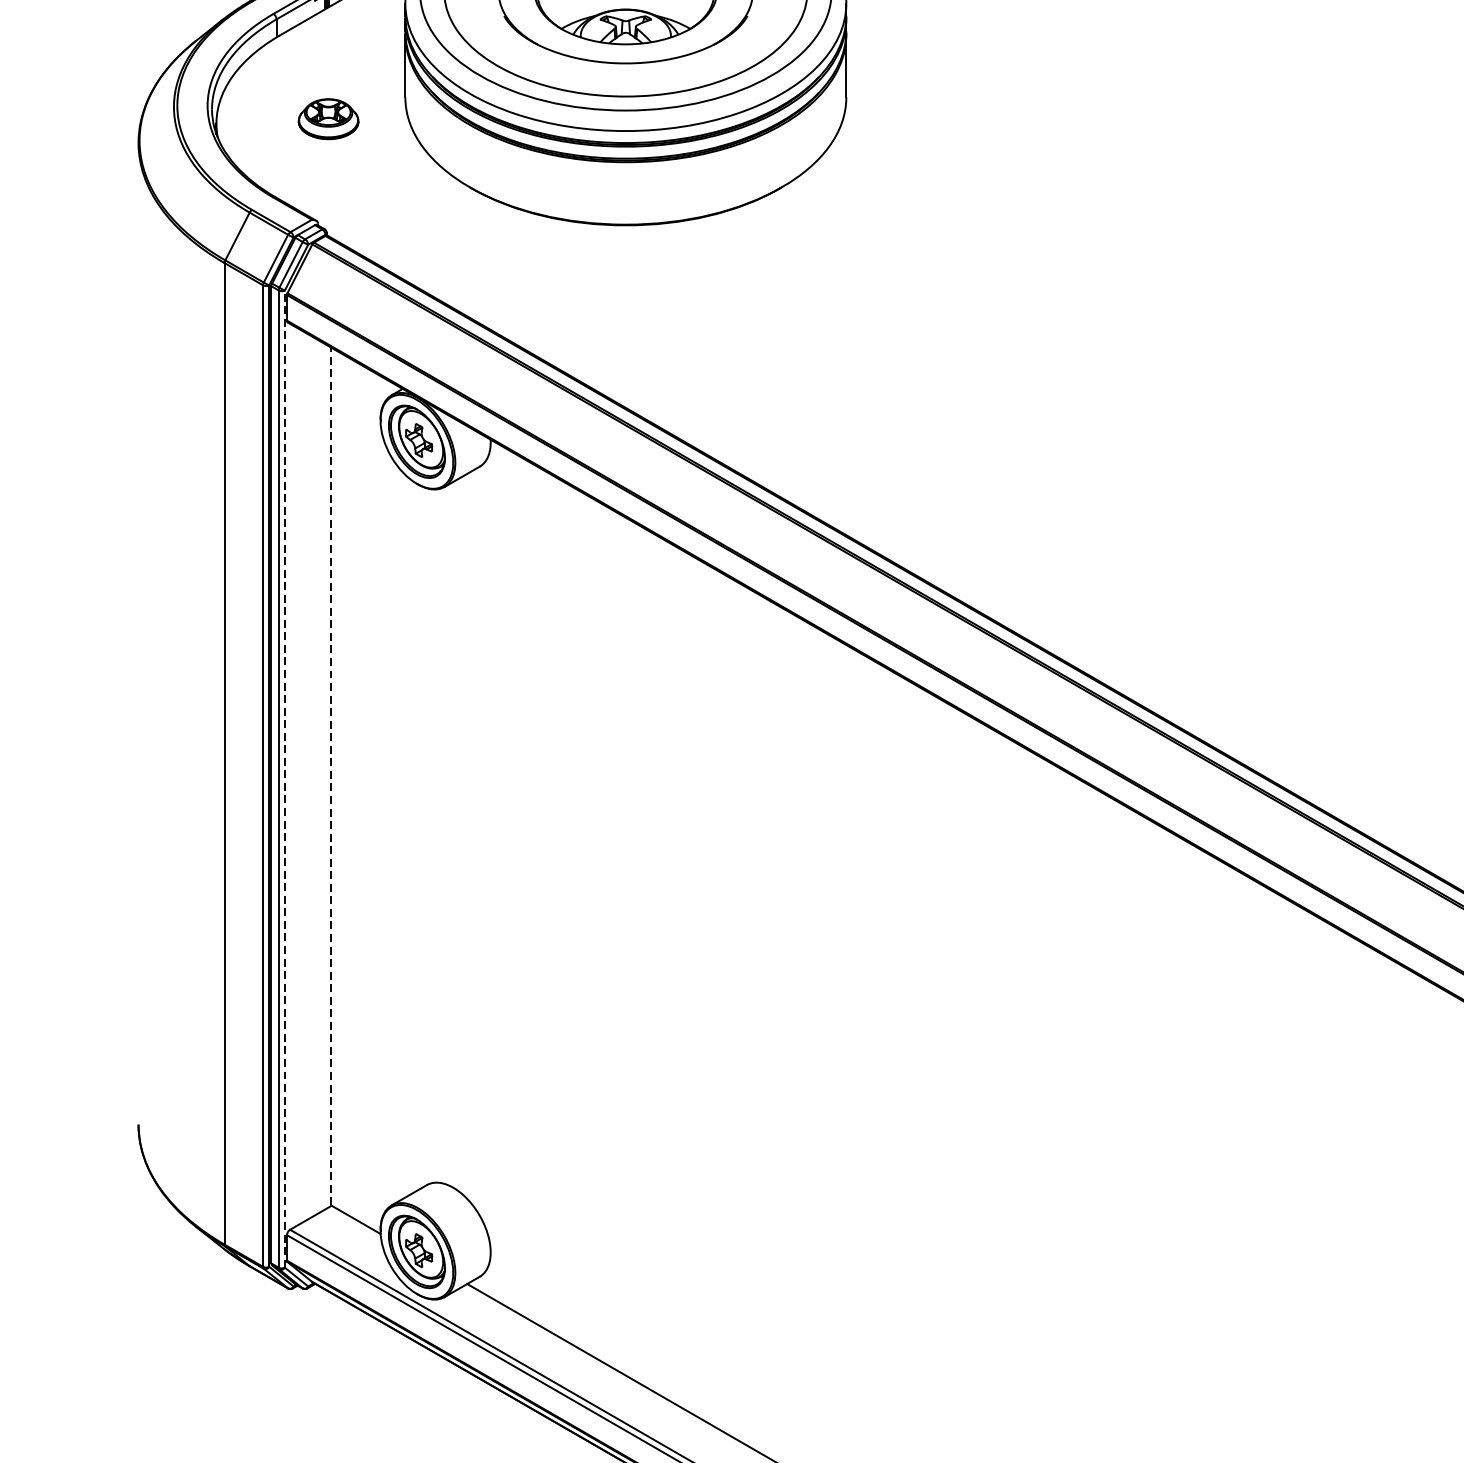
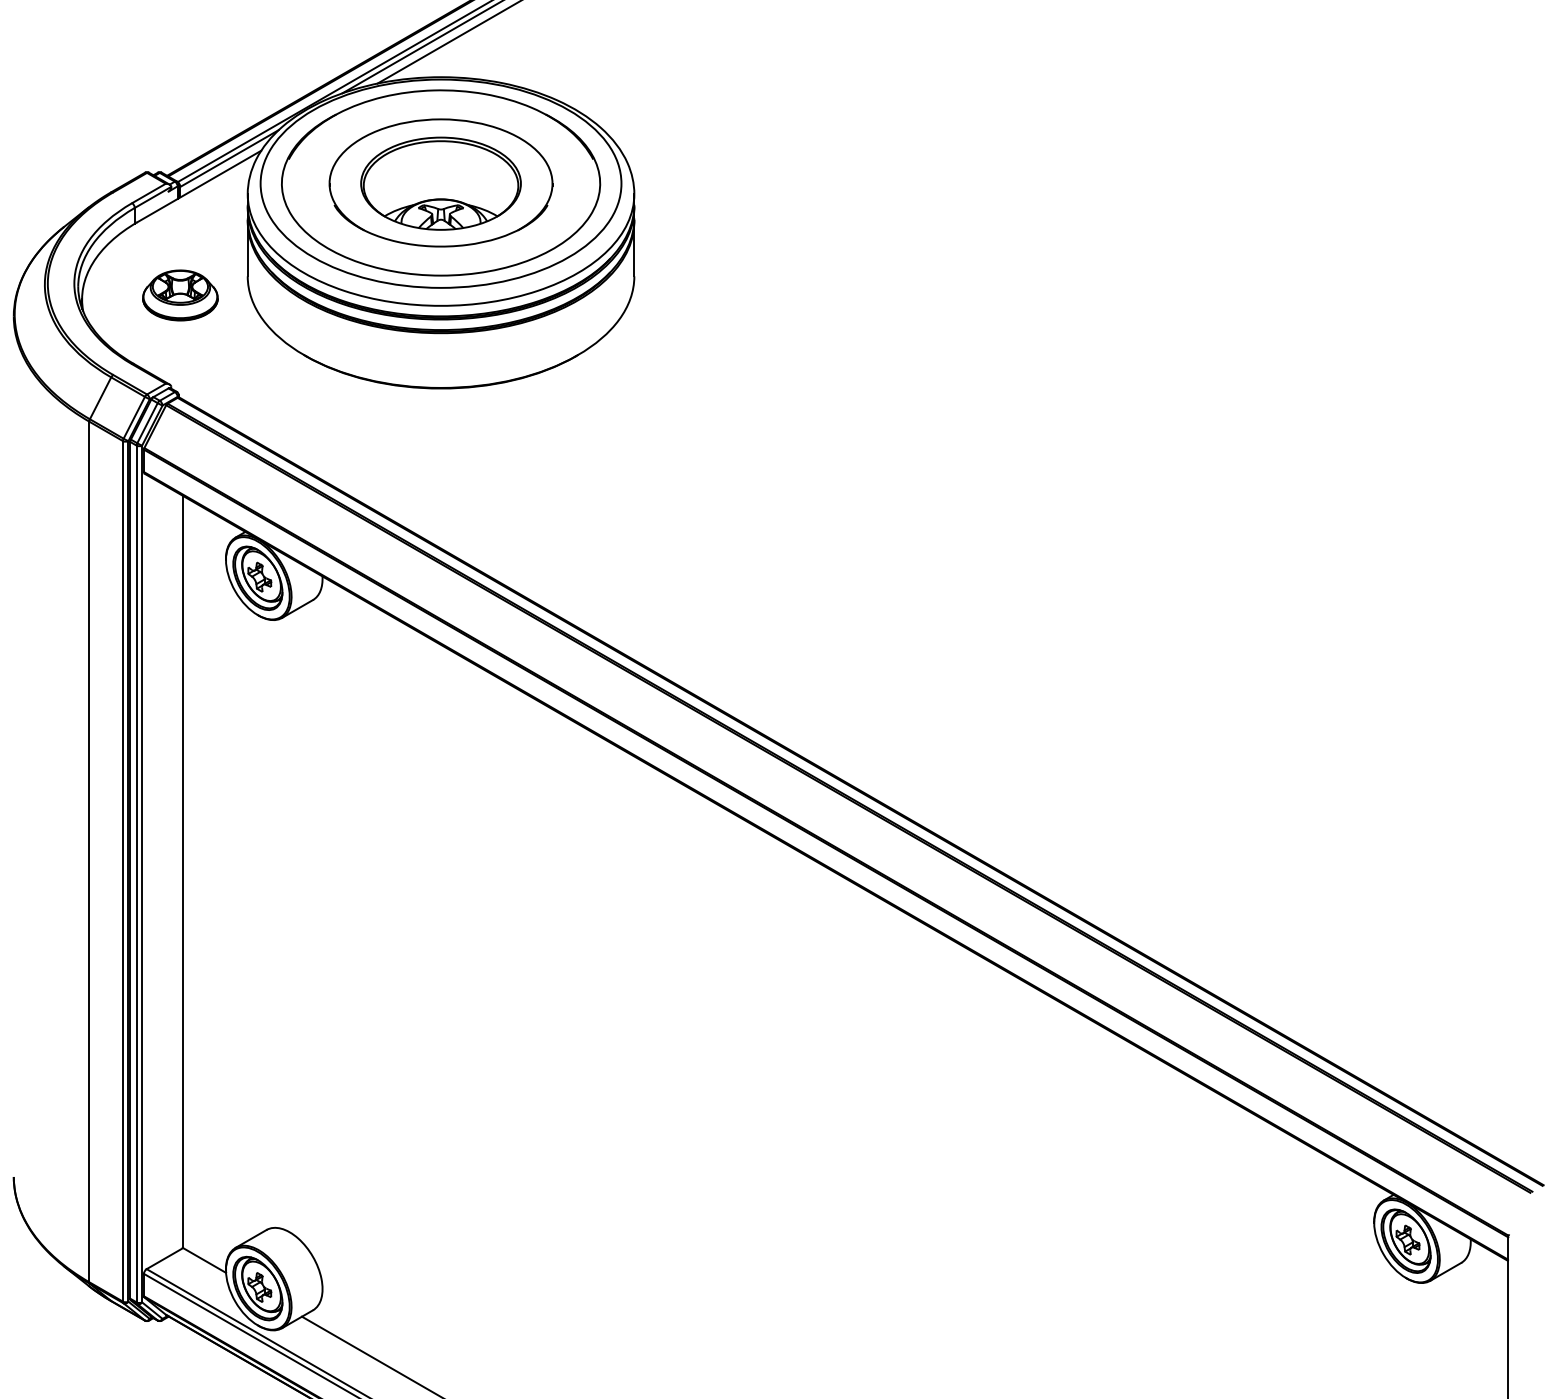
part: (328, 119) -> (180, 295), size x1.43
line: (330, 776) -> (182, 871), dashed -> solid
line: (285, 778) -> (142, 873), dashed -> solid

